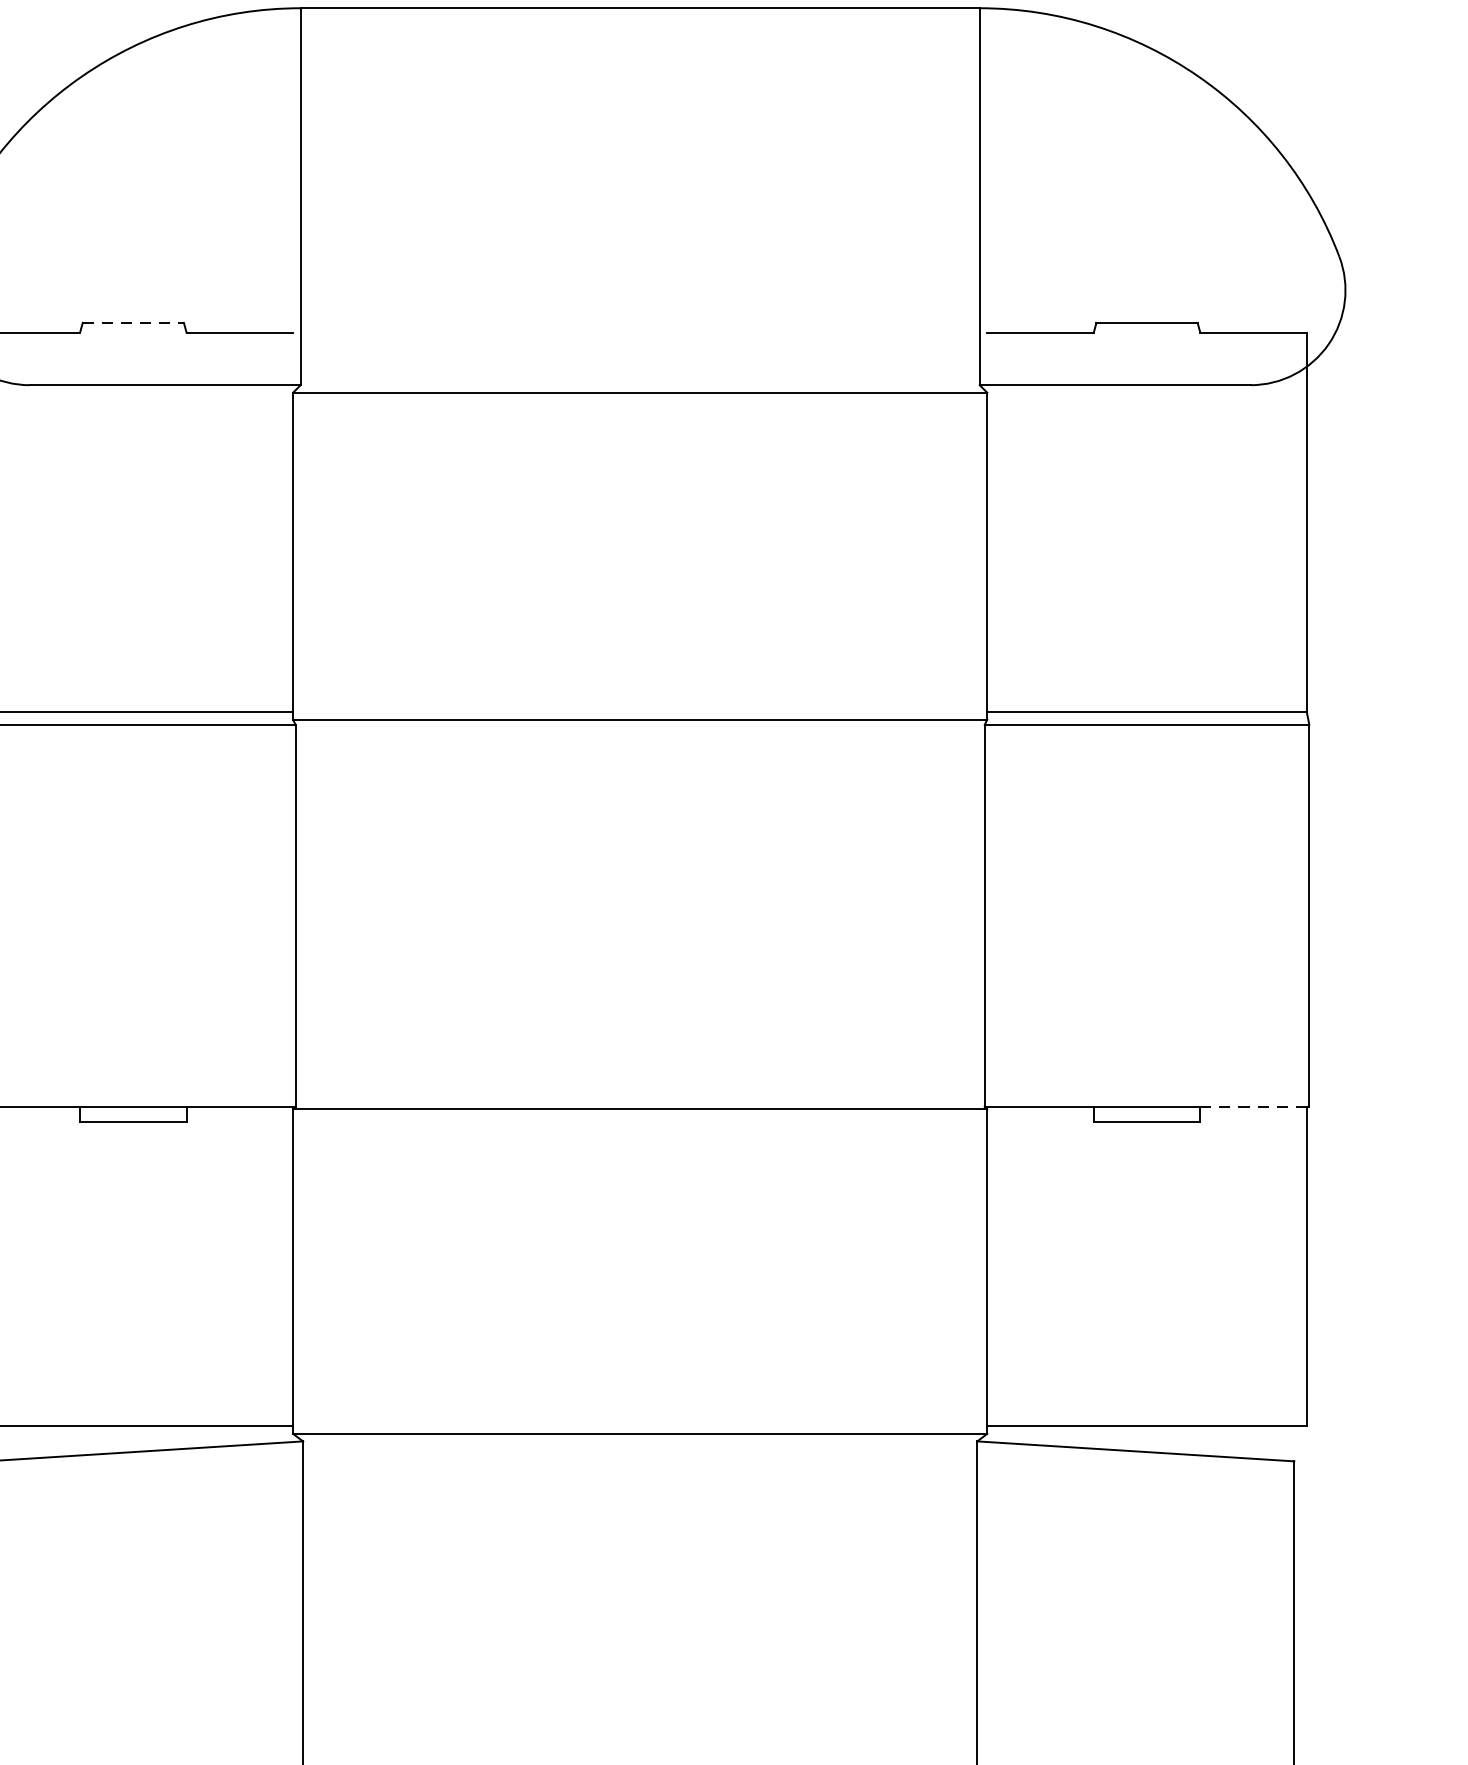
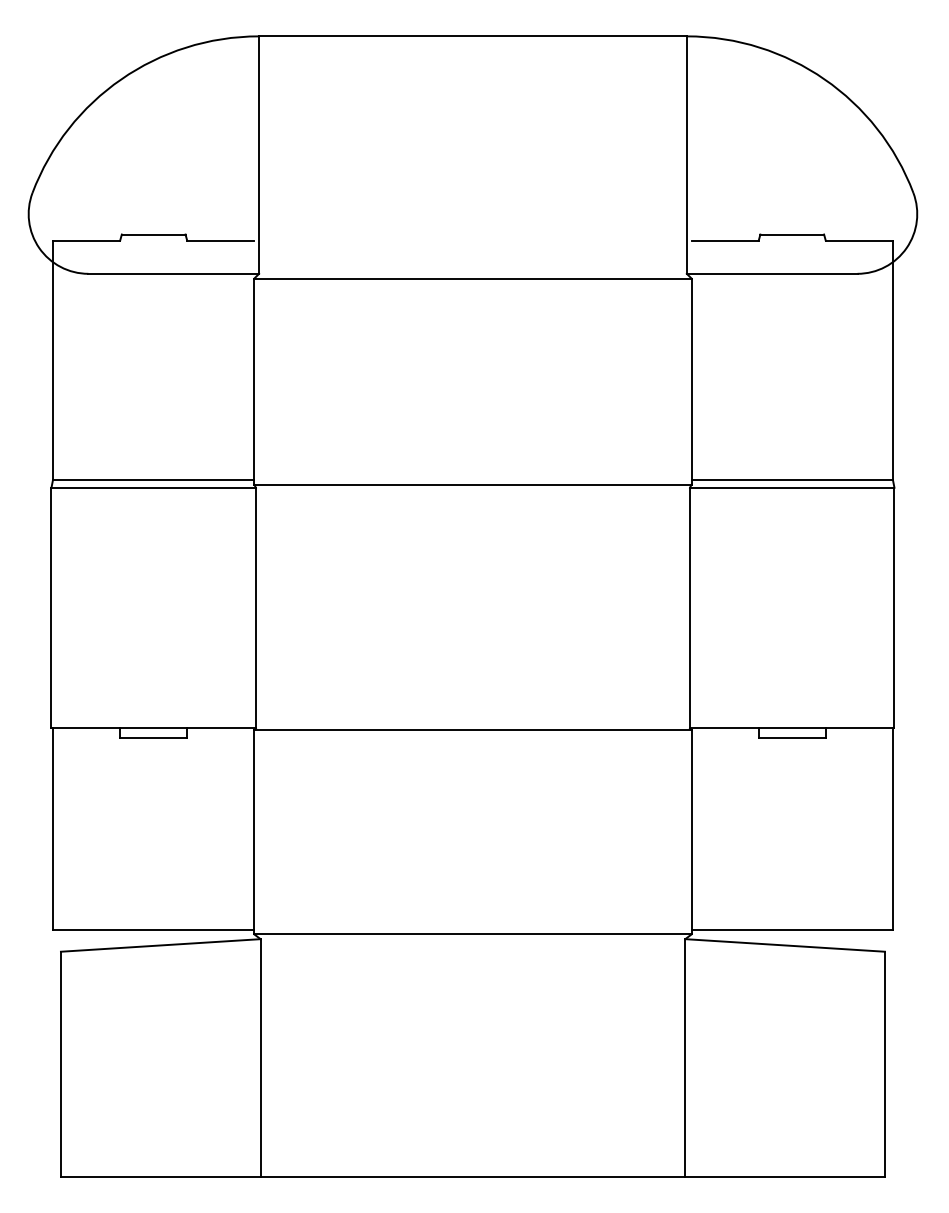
line: (133, 322) -> (153, 234), dashed -> solid
line: (1253, 1106) -> (859, 728), dashed -> solid

